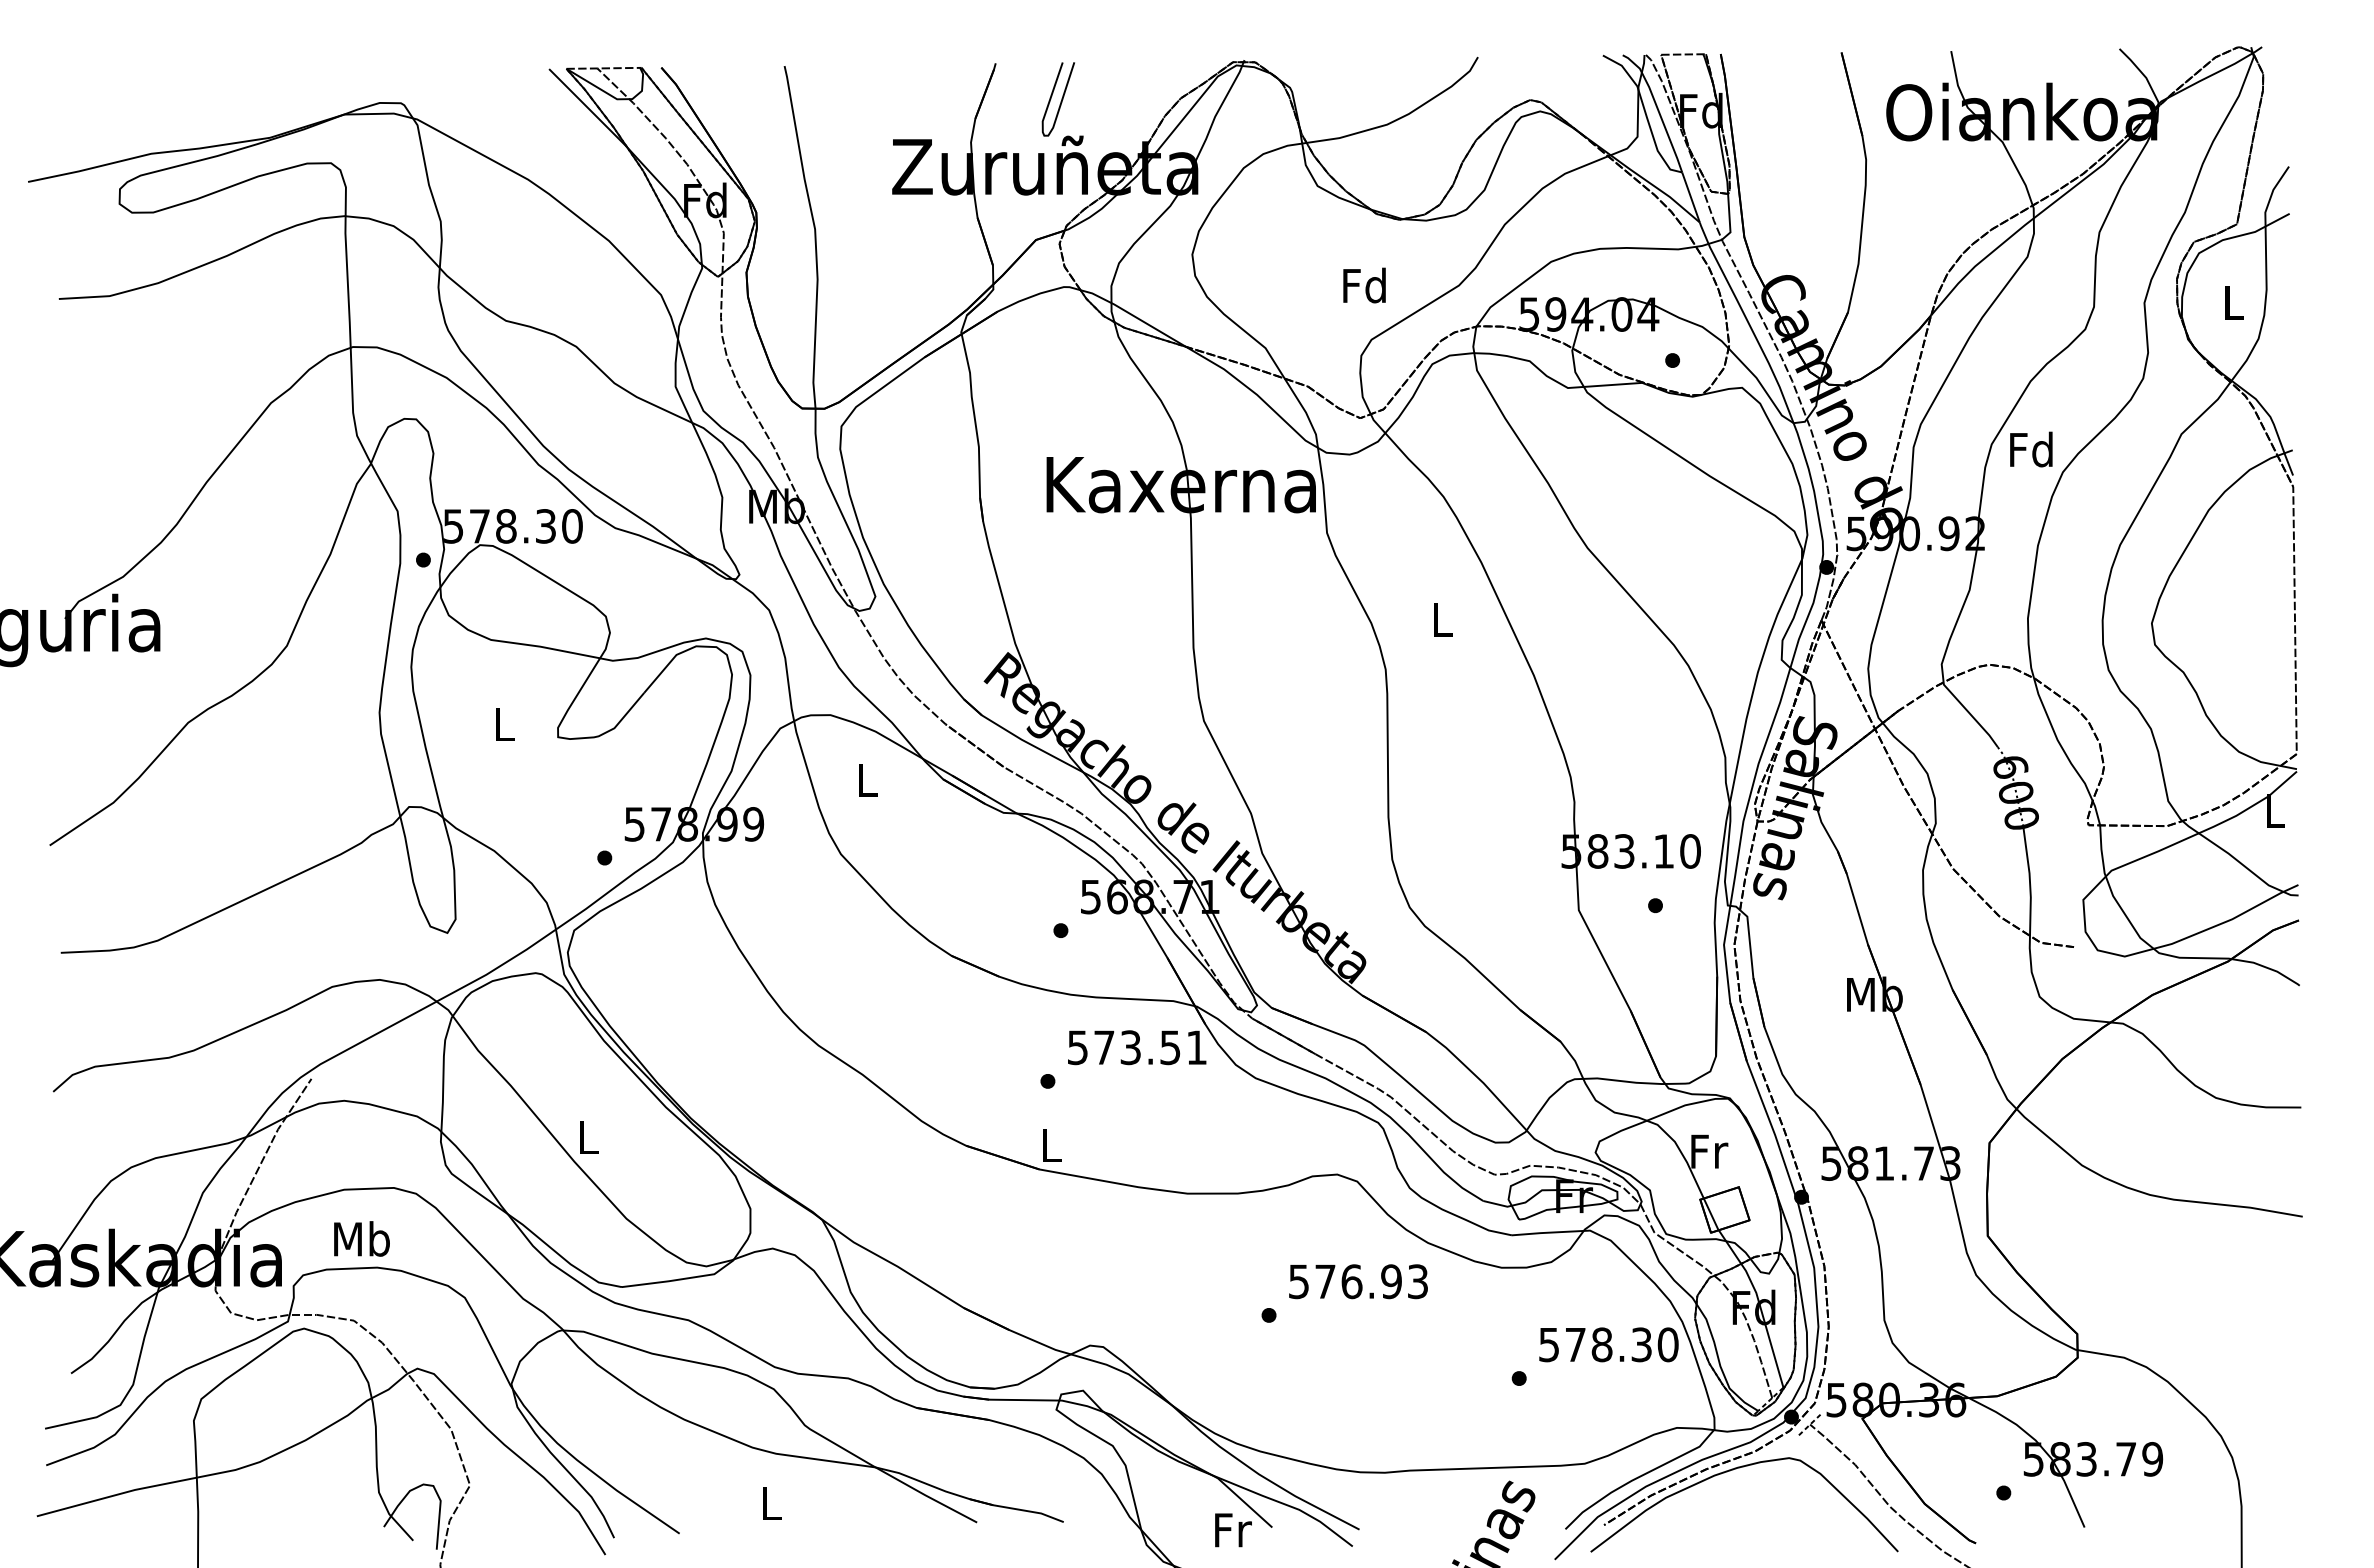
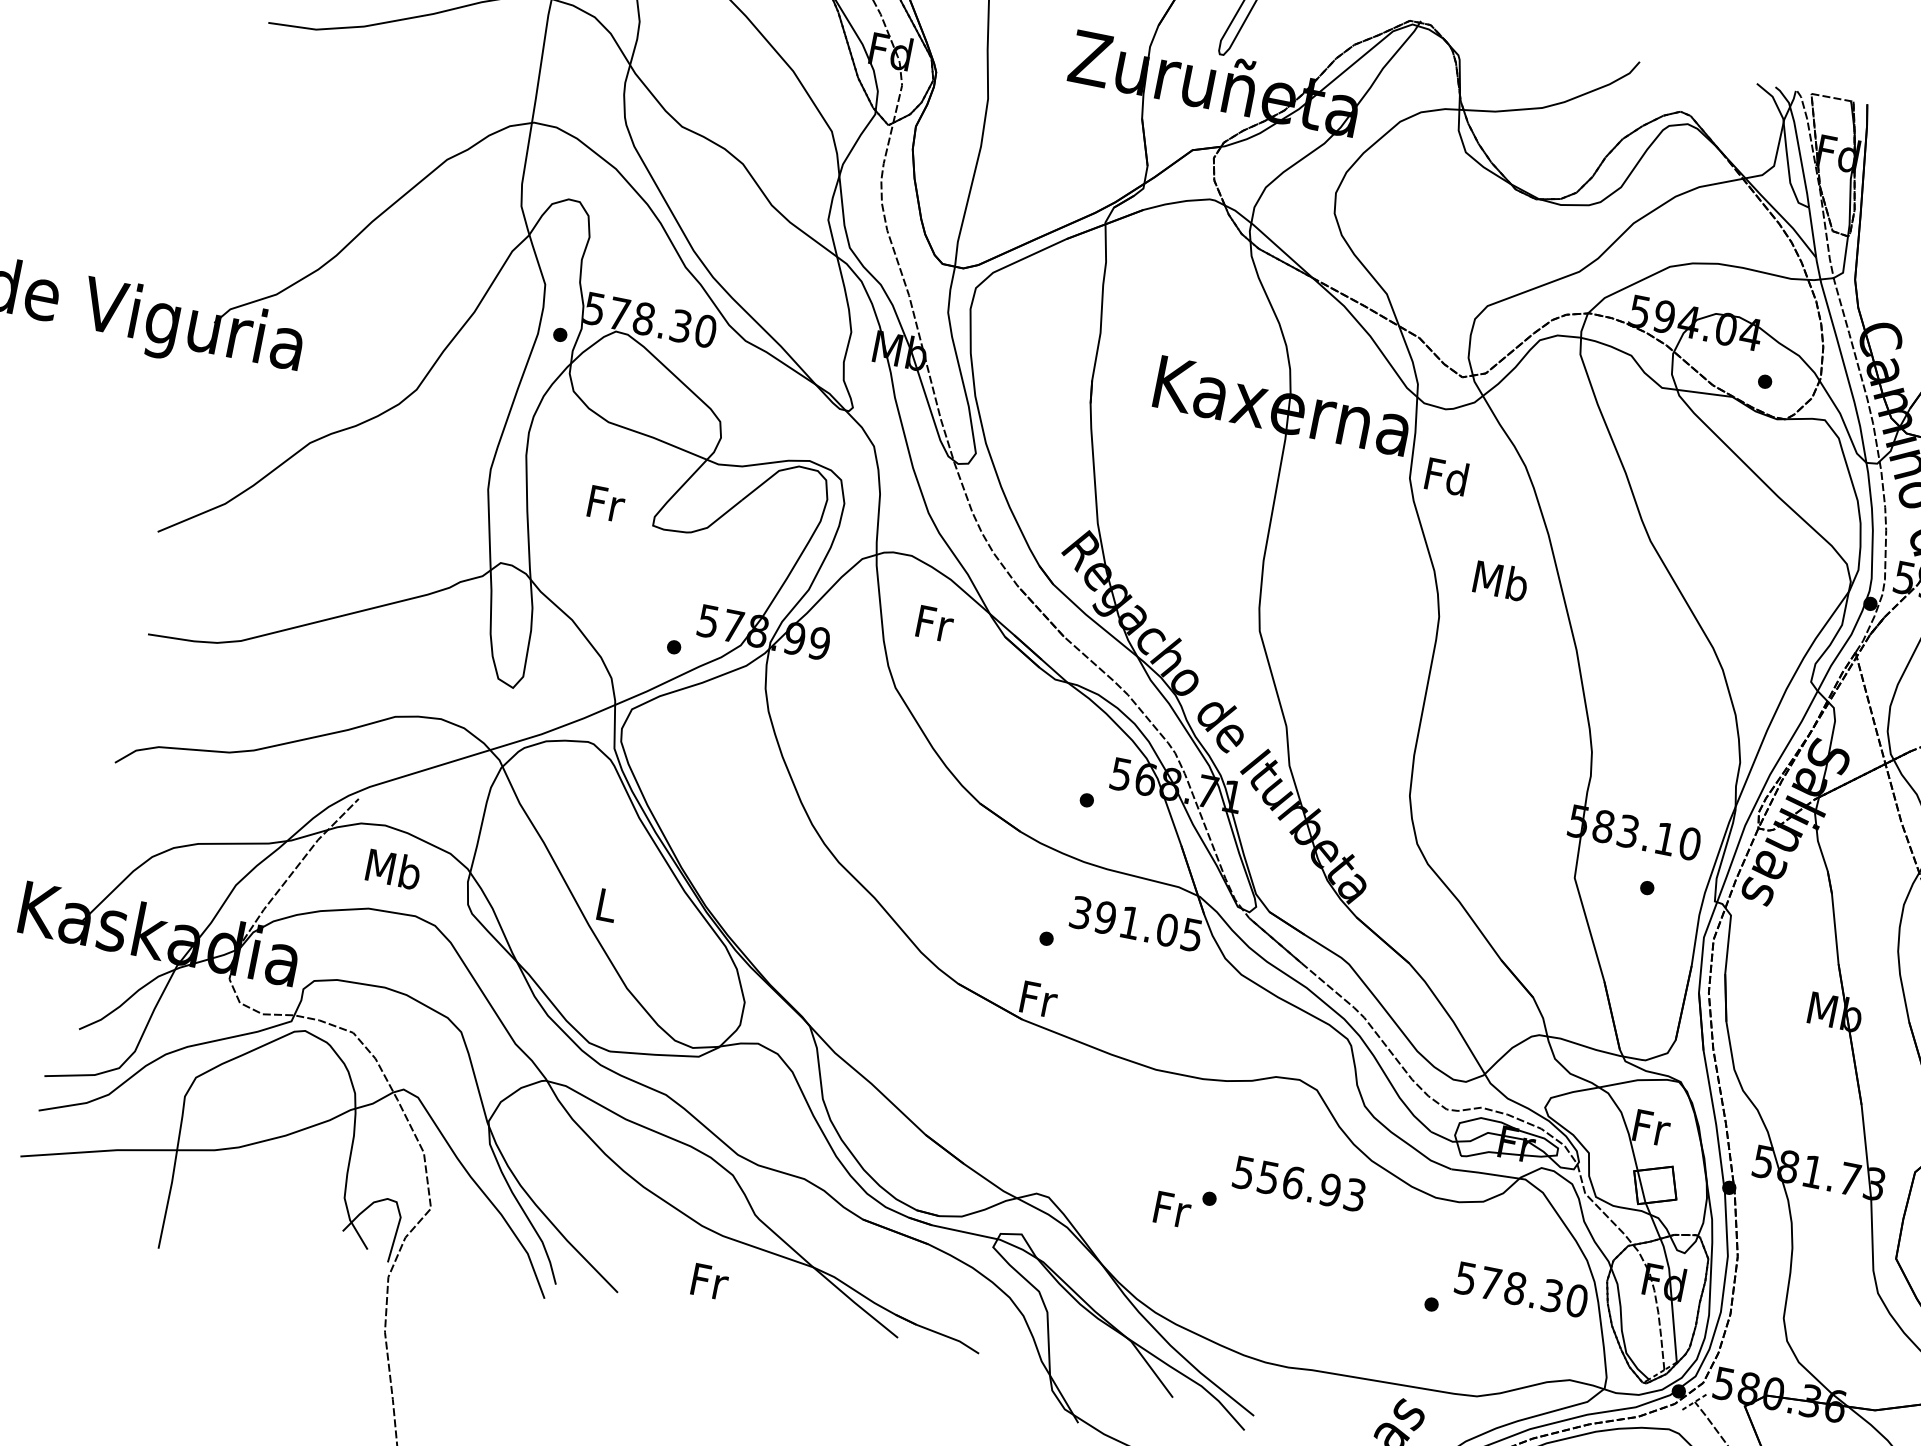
text: (1364, 285) -> (1446, 476), moved
text: (1441, 619) -> (1500, 580), L -> Mb
text: (505, 724) -> (606, 503), L -> Fr
text: (868, 780) -> (935, 624), L -> Fr
text: (1137, 1047) -> (1136, 923), 573.51 -> 391.05
text: (1052, 1145) -> (1038, 999), L -> Fr
text: (361, 1238) -> (393, 868), moved
text: (1325, 1281) -> (1268, 1177), 576.93 -> 556.93
text: (772, 1503) -> (710, 1281), L -> Fr
text: (1233, 1530) -> (1172, 1210), moved

